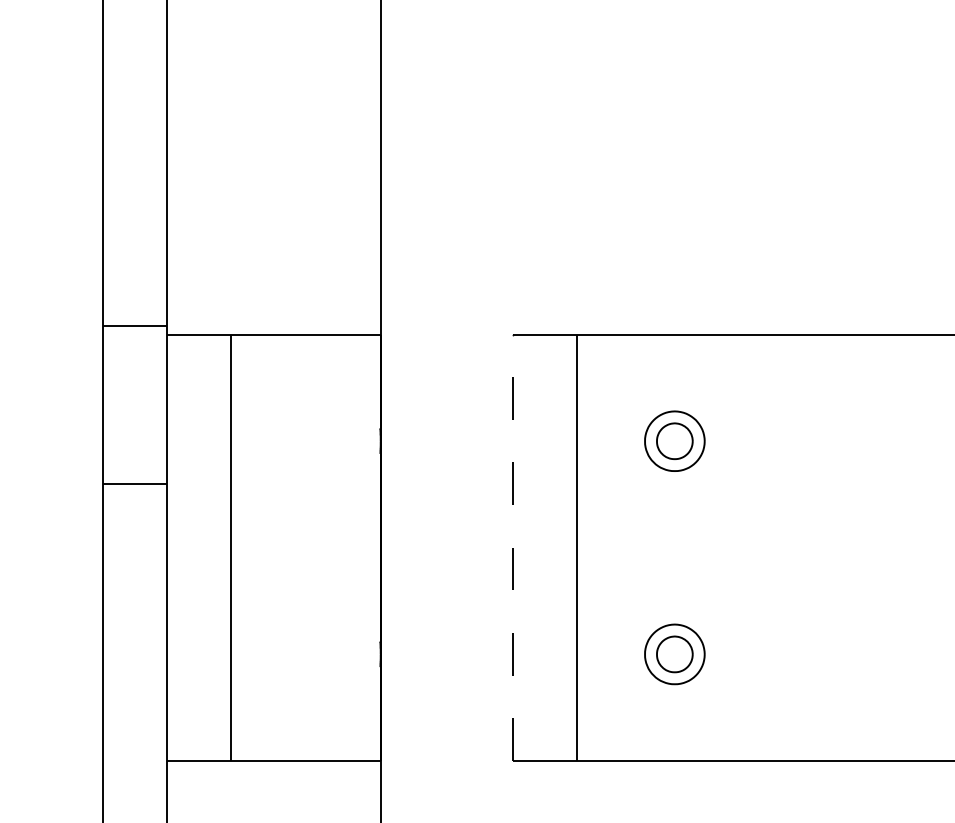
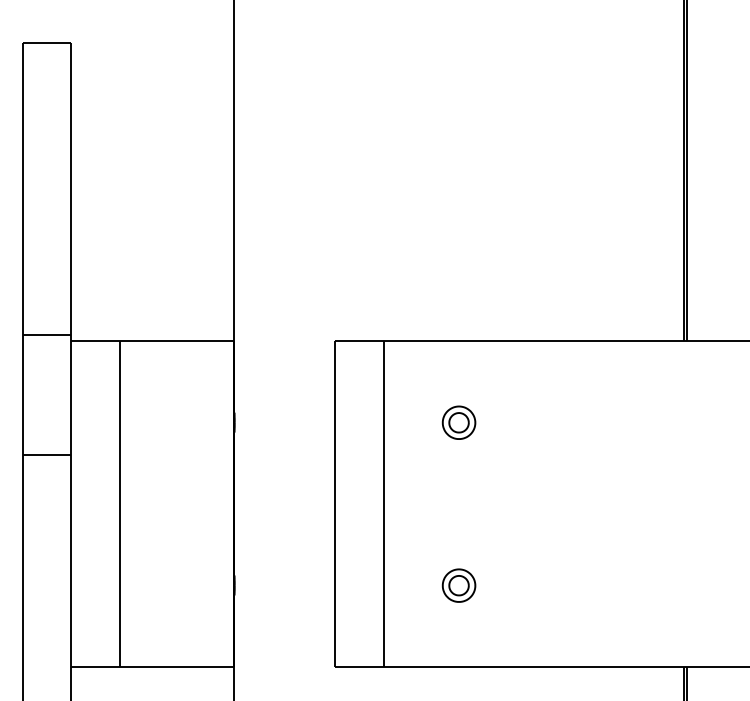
part: (674, 440) -> (458, 422), size x0.71
line: (513, 548) -> (335, 504), dashed -> solid
part: (674, 654) -> (458, 585), size x0.71

